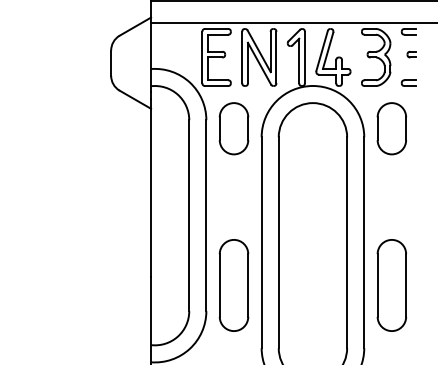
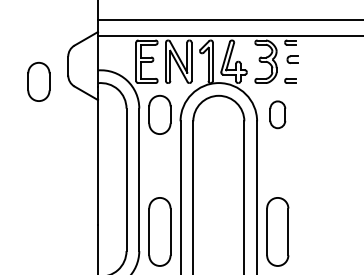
part: (411, 54) -> (292, 59), size x1.6
part: (71, 83) -> (38, 81), added
part: (391, 128) -> (277, 114), size x0.7

